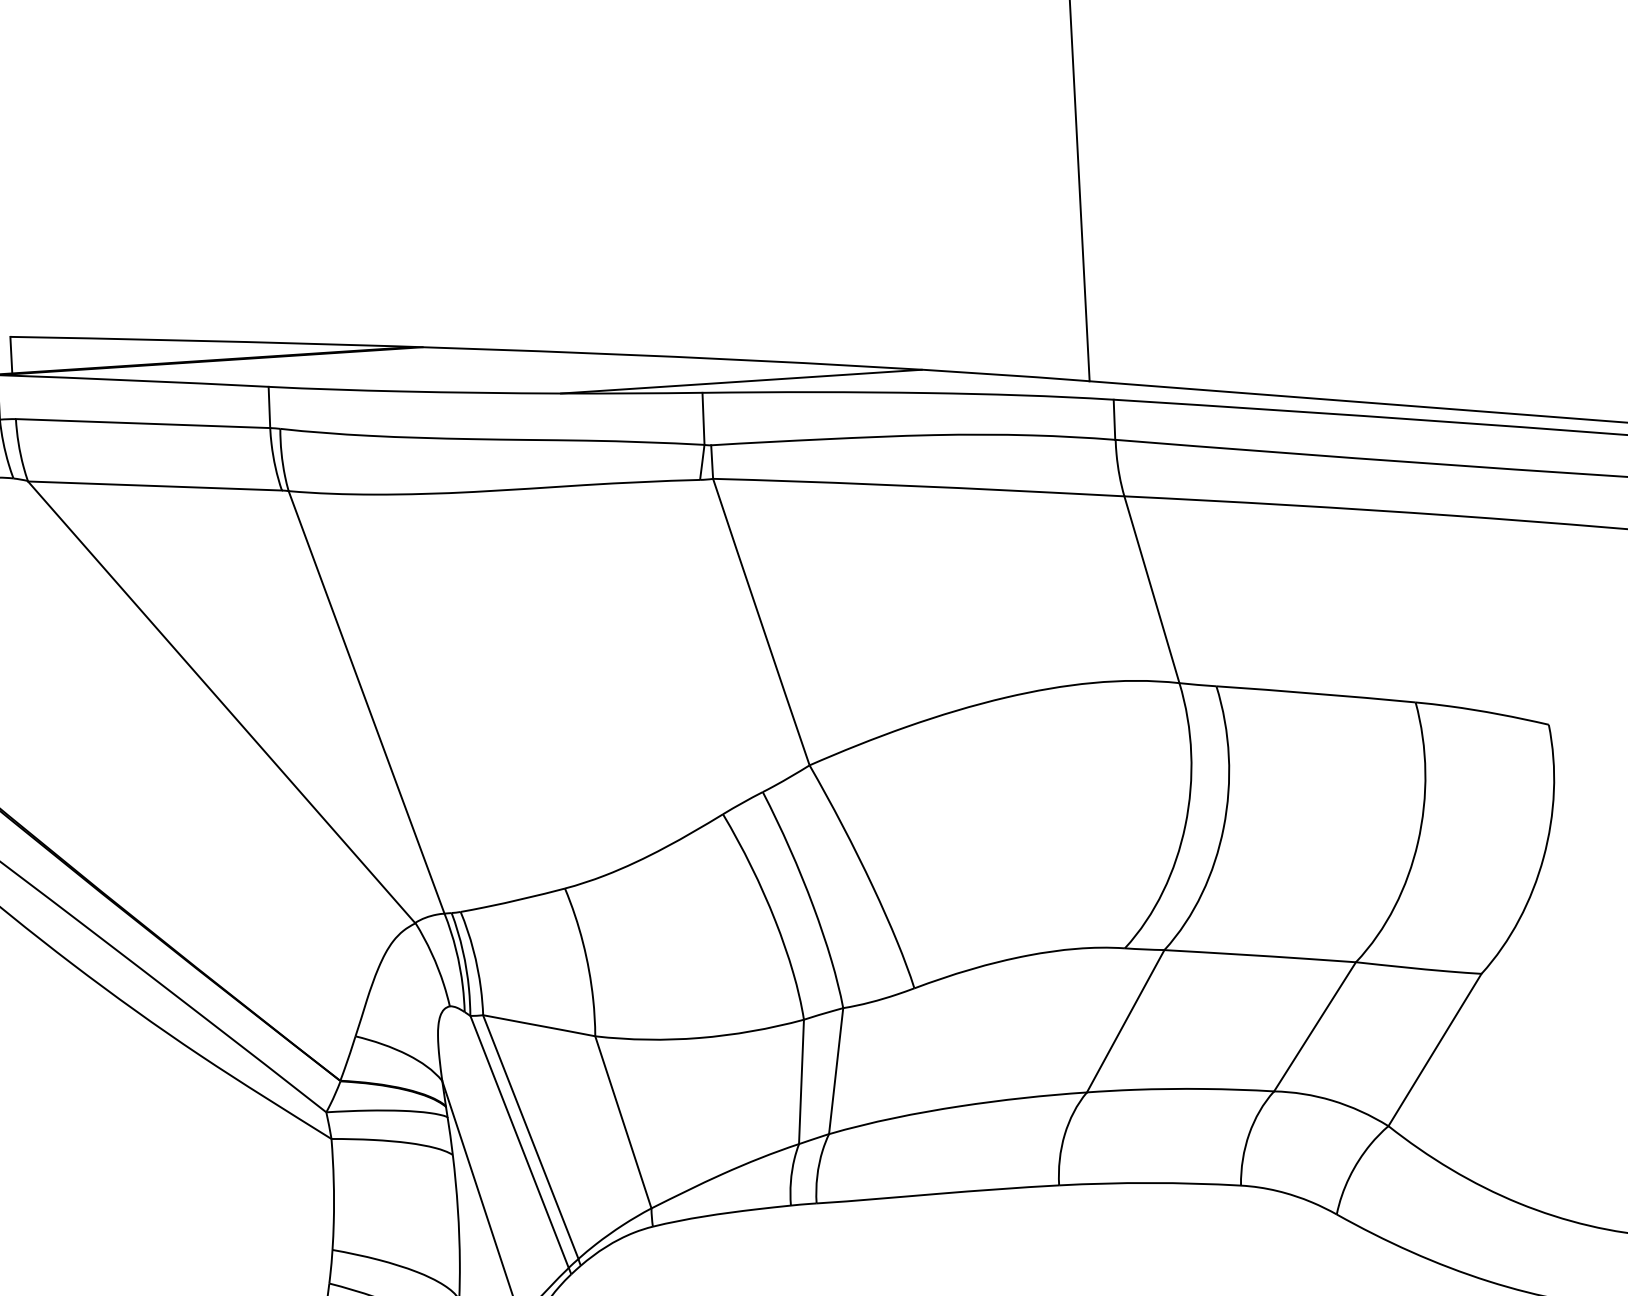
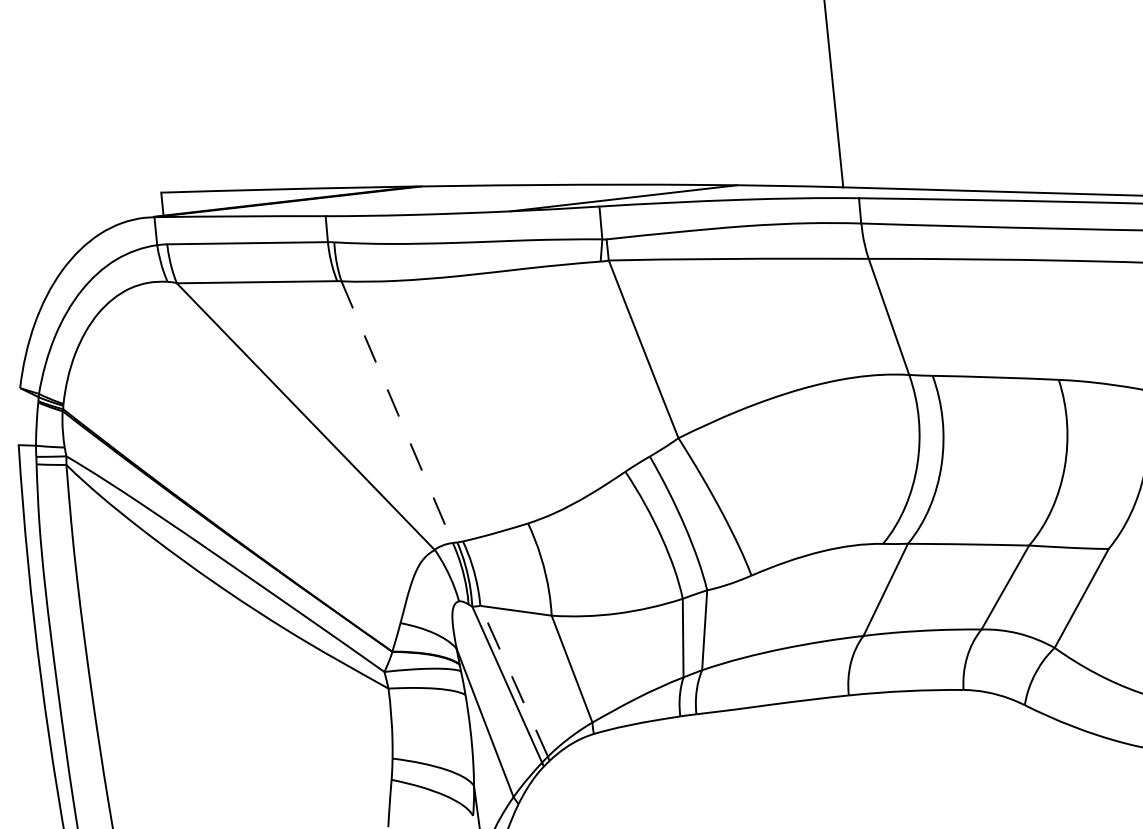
line: (367, 702) -> (397, 412), solid -> dashed
line: (531, 1137) -> (514, 681), solid -> dashed

